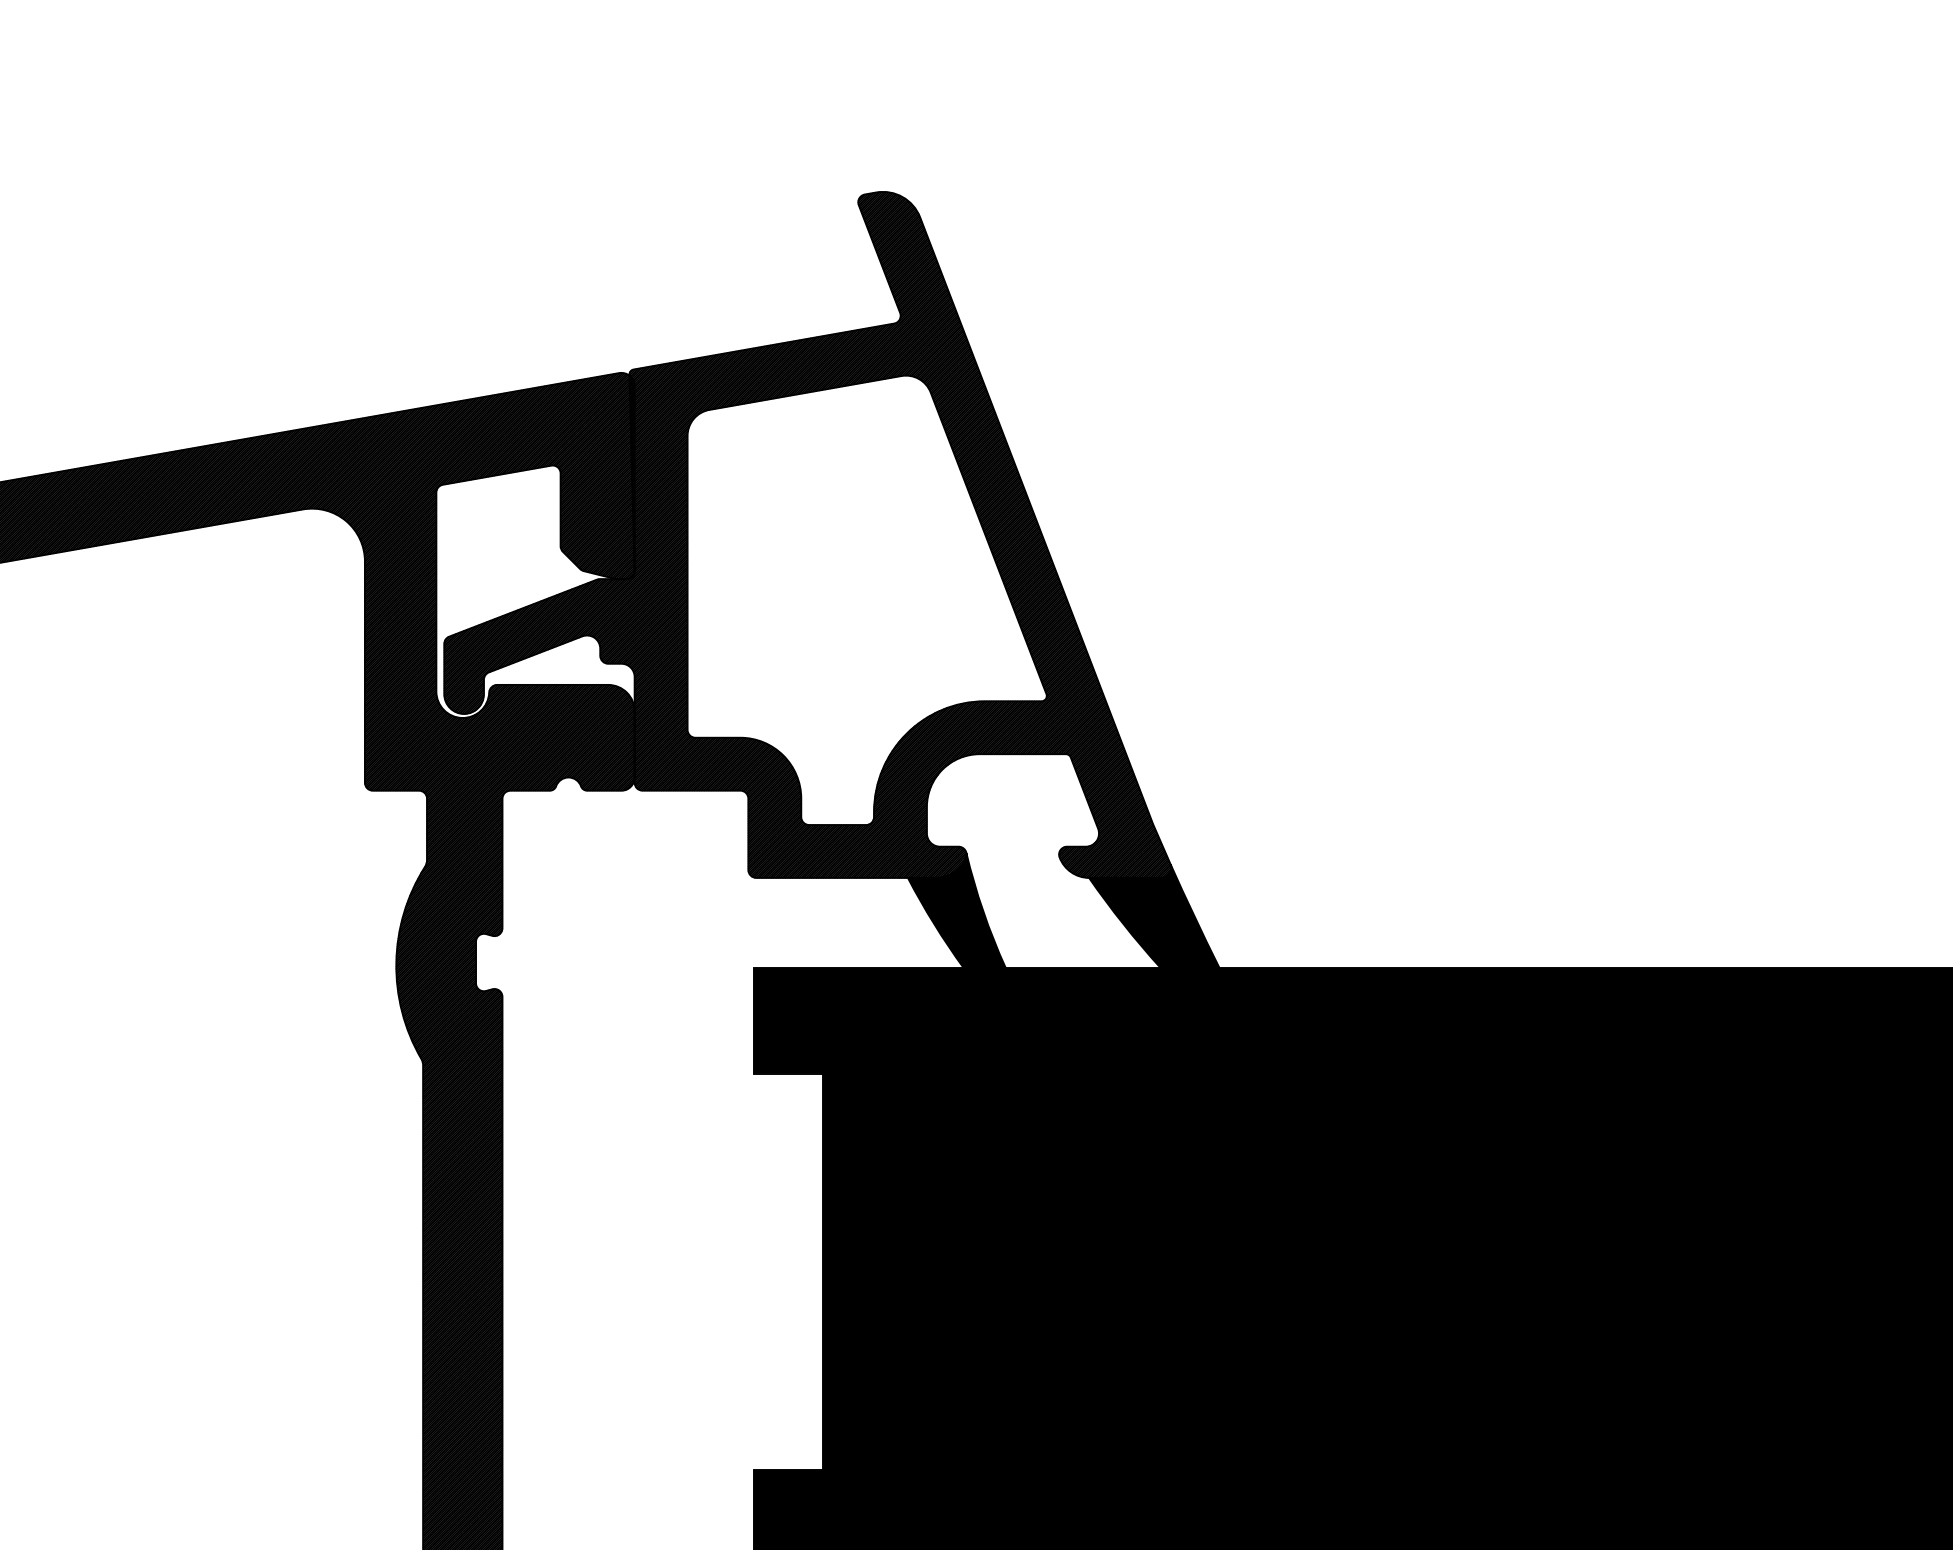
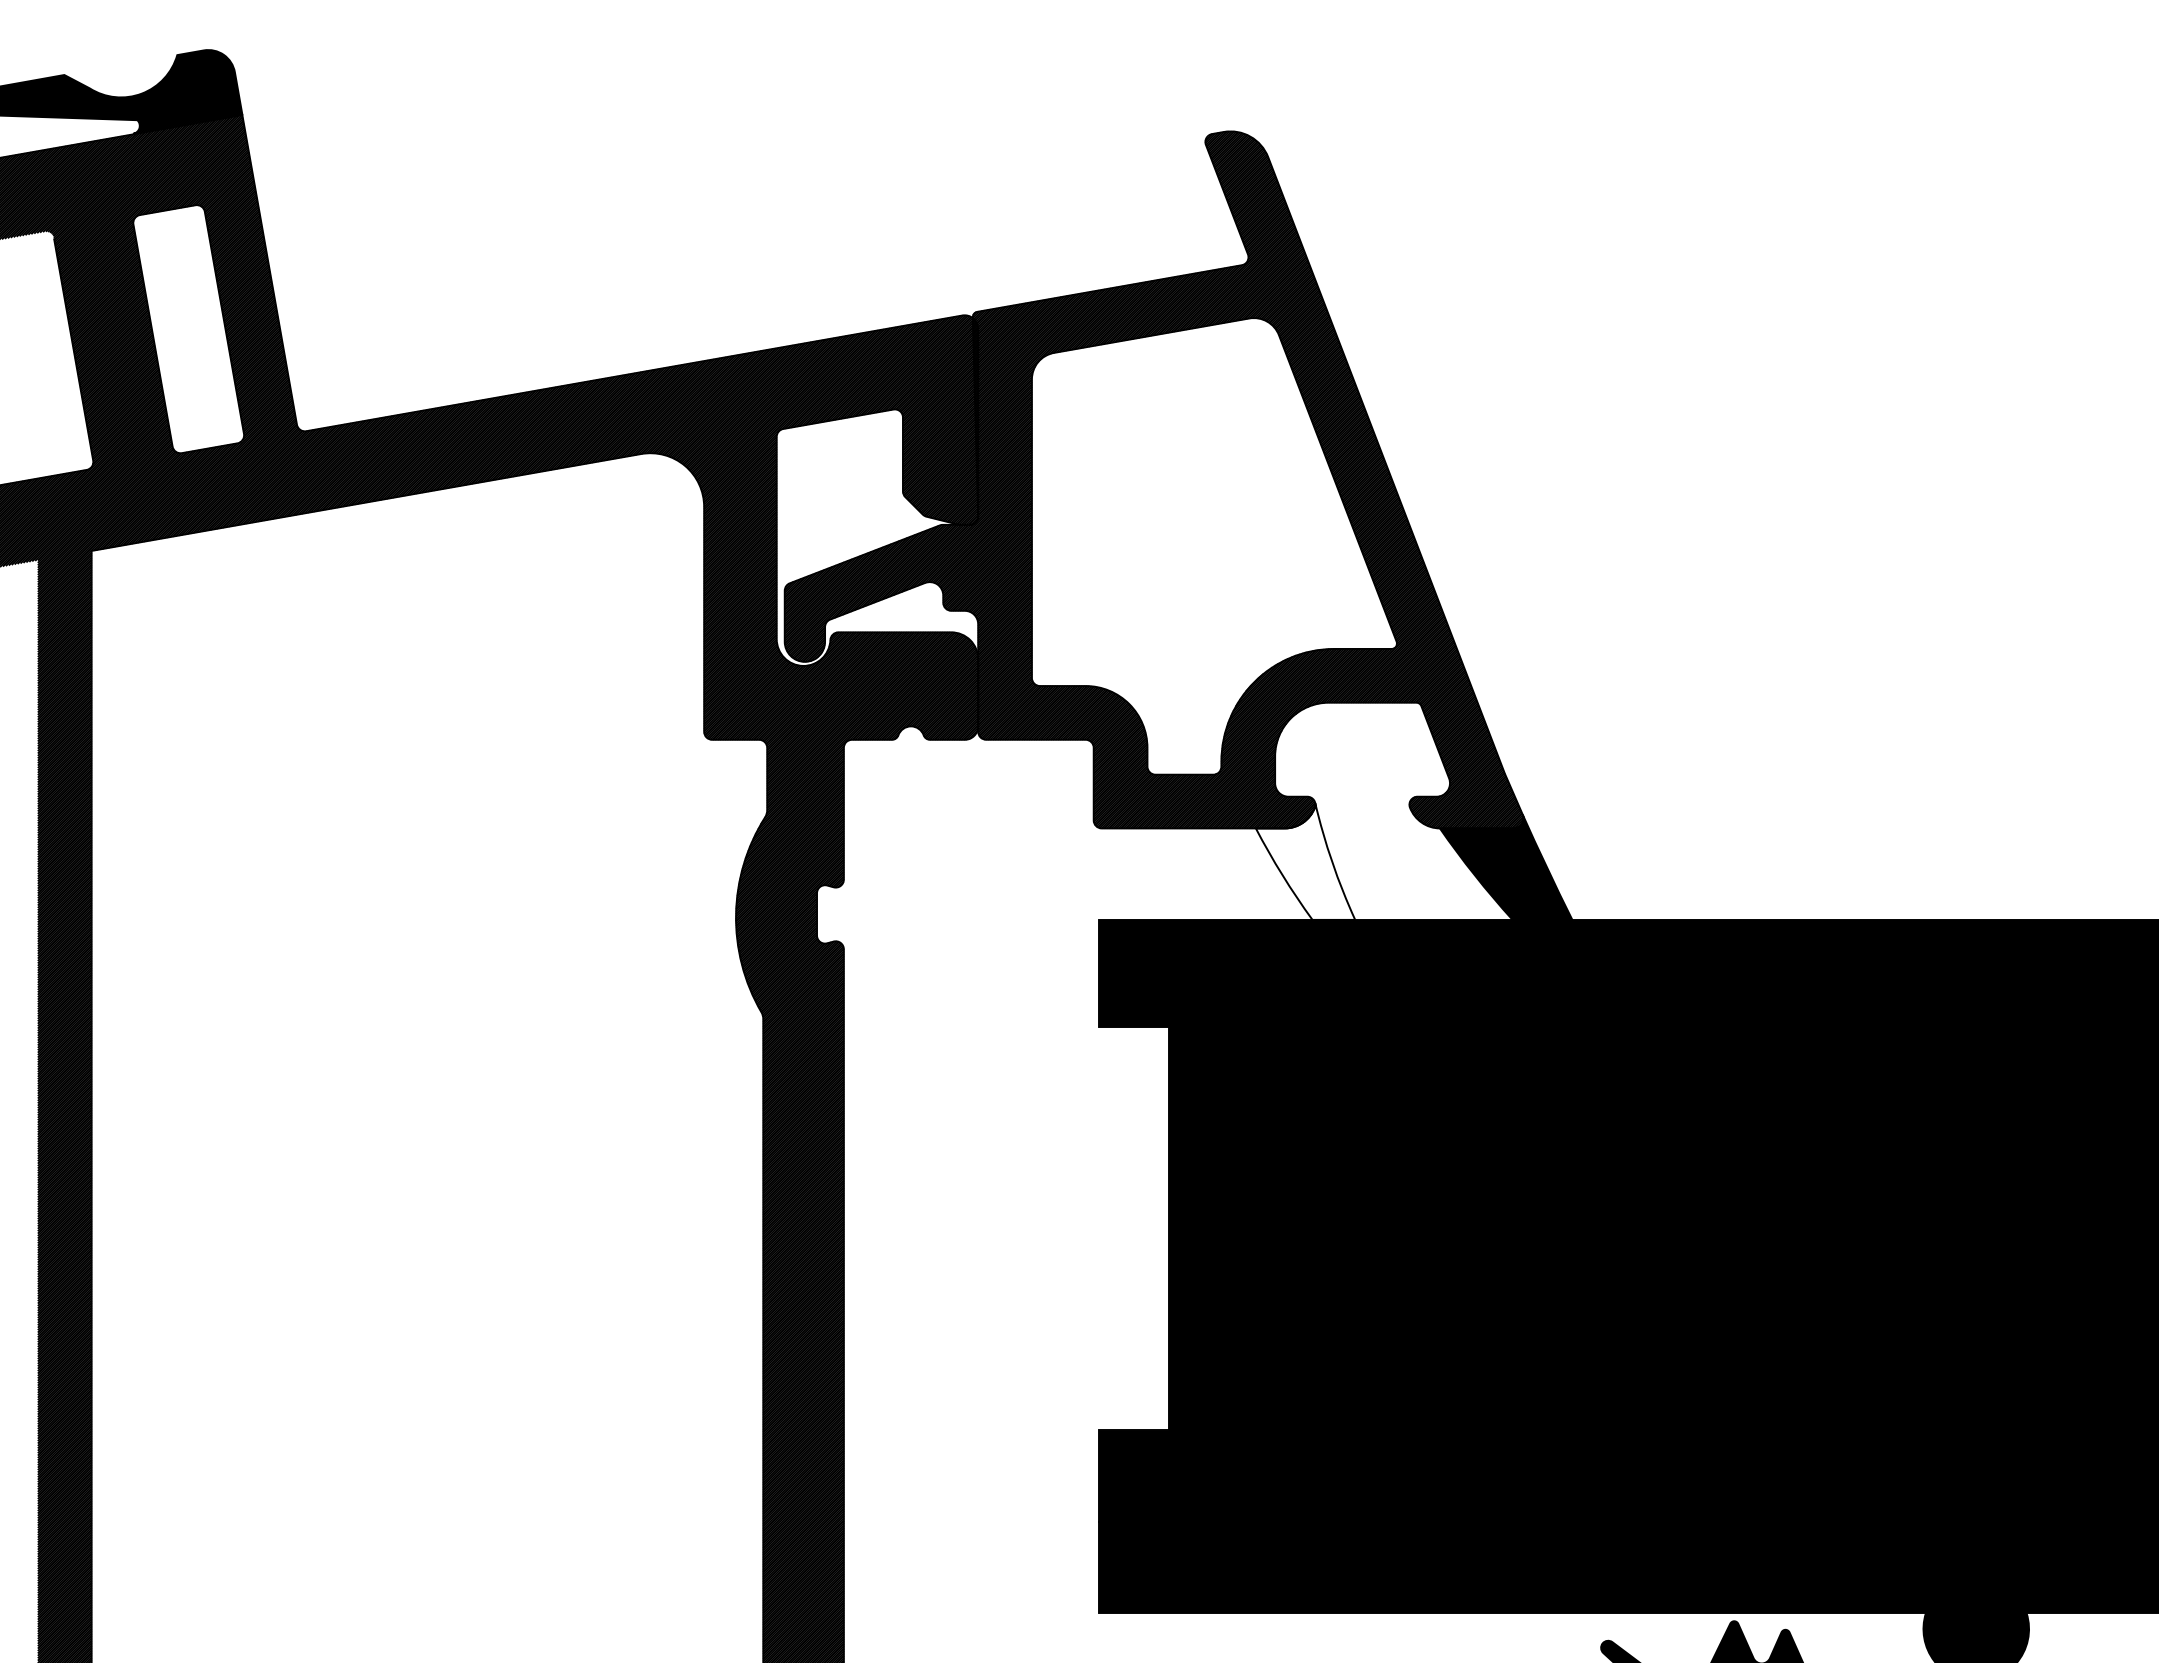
fill: (956, 910) -> (1305, 861), removed

